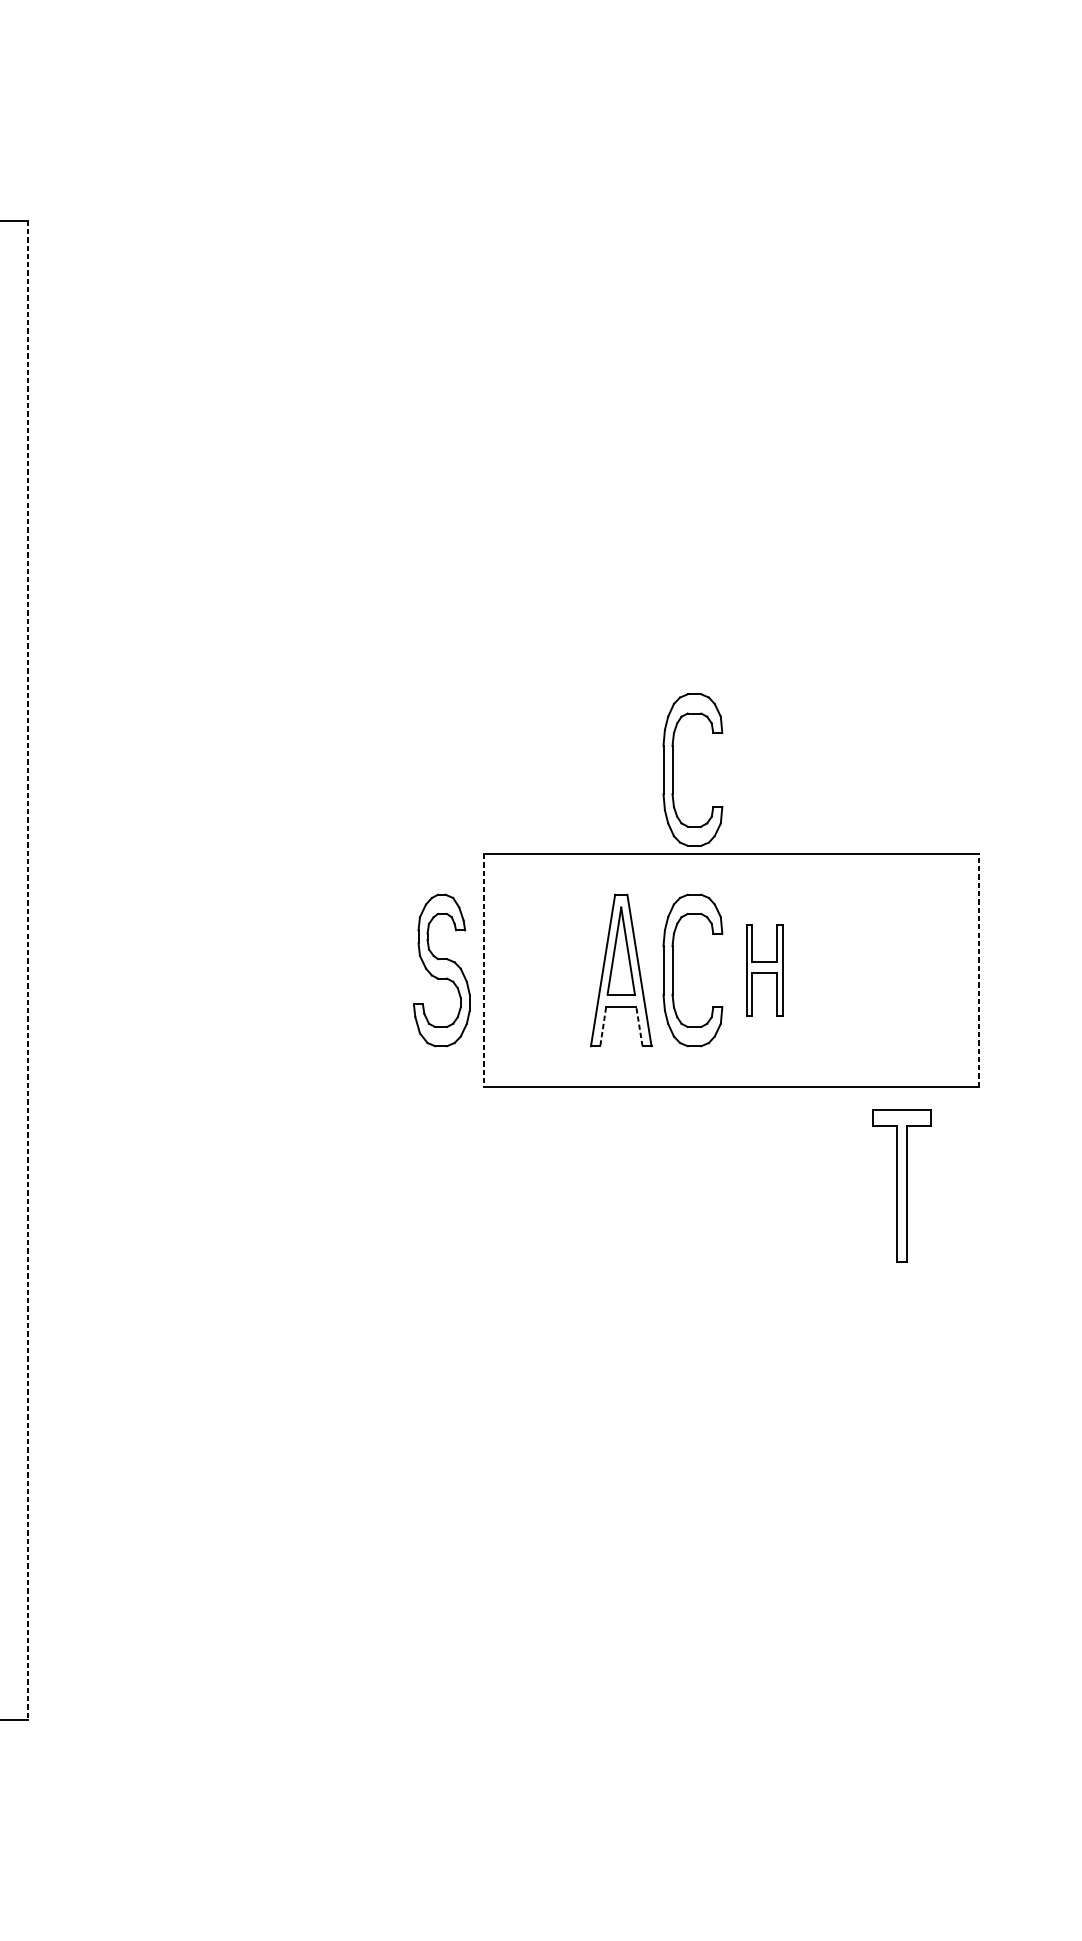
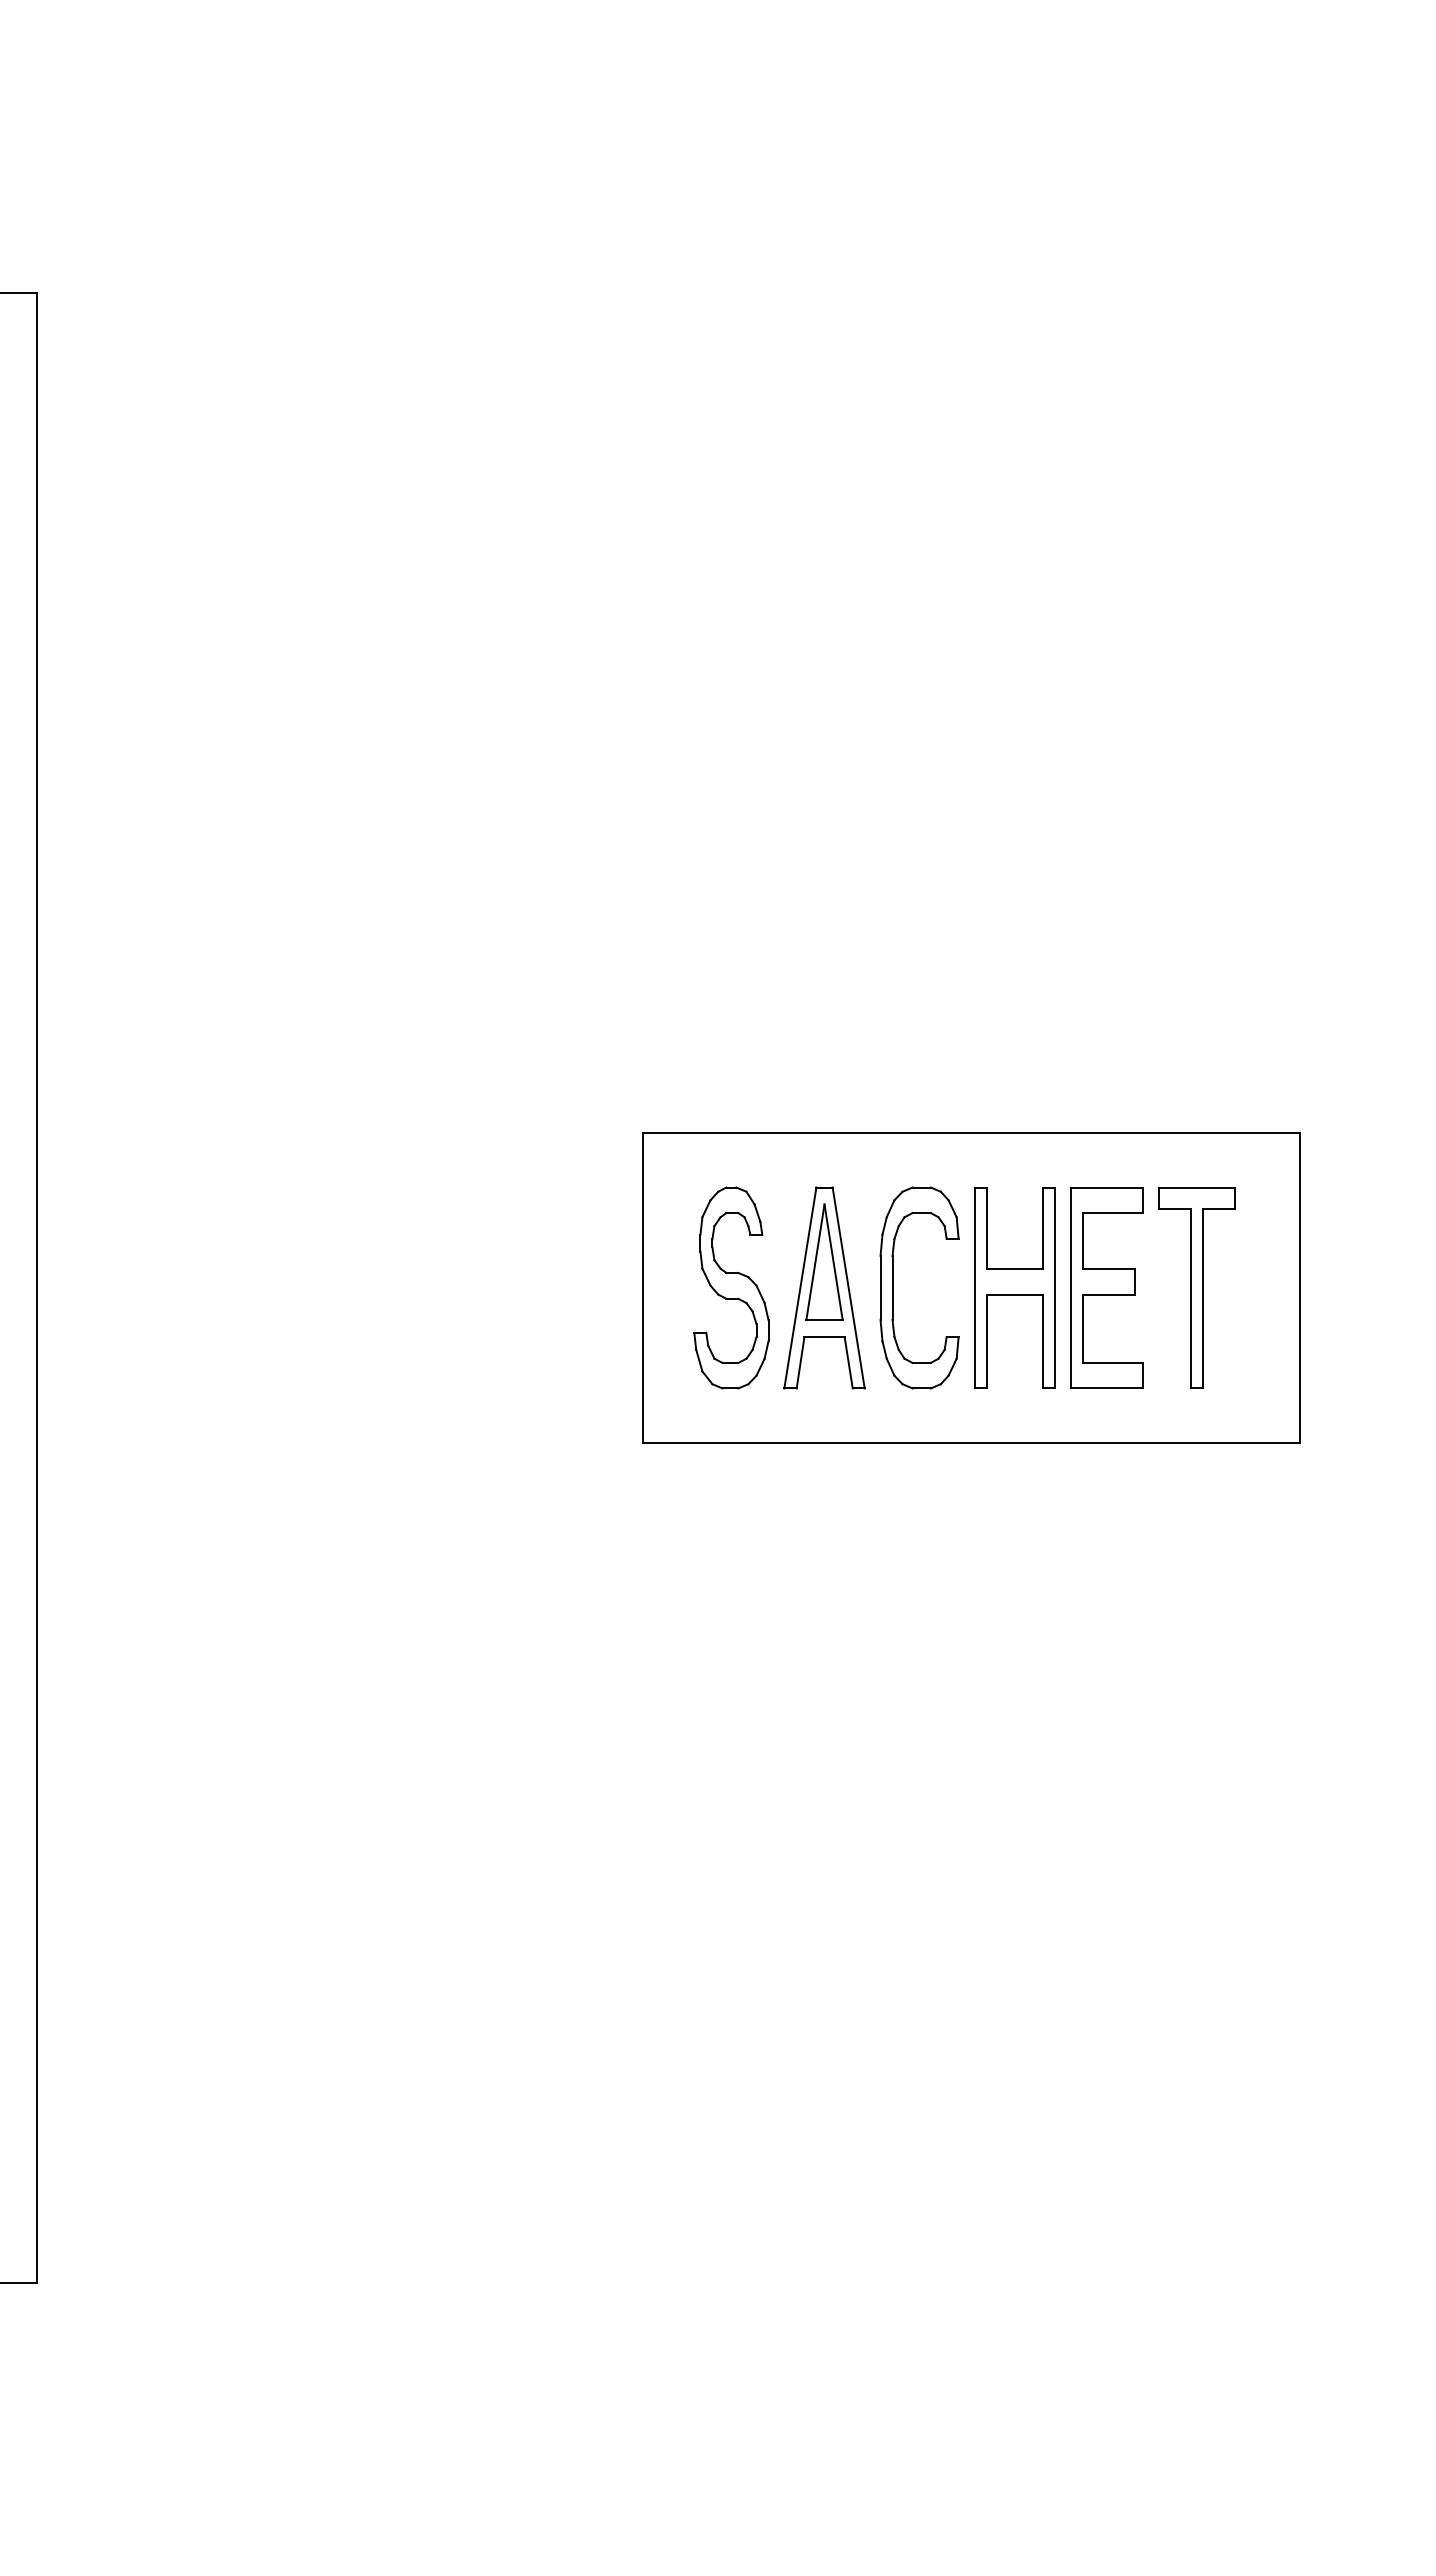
part: (673, 769) -> (893, 1021), removed
line: (27, 970) -> (36, 1288), dashed -> solid
part: (441, 970) -> (731, 1287), moved
line: (484, 970) -> (642, 1288), dashed -> solid
part: (764, 970) -> (1014, 1287), size x1.67
part: (833, 970) -> (1106, 1287), added
line: (979, 970) -> (1299, 1288), dashed -> solid
line: (603, 1026) -> (800, 1362), dashed -> solid
line: (639, 1026) -> (848, 1362), dashed -> solid
part: (901, 1185) -> (1196, 1287), moved

